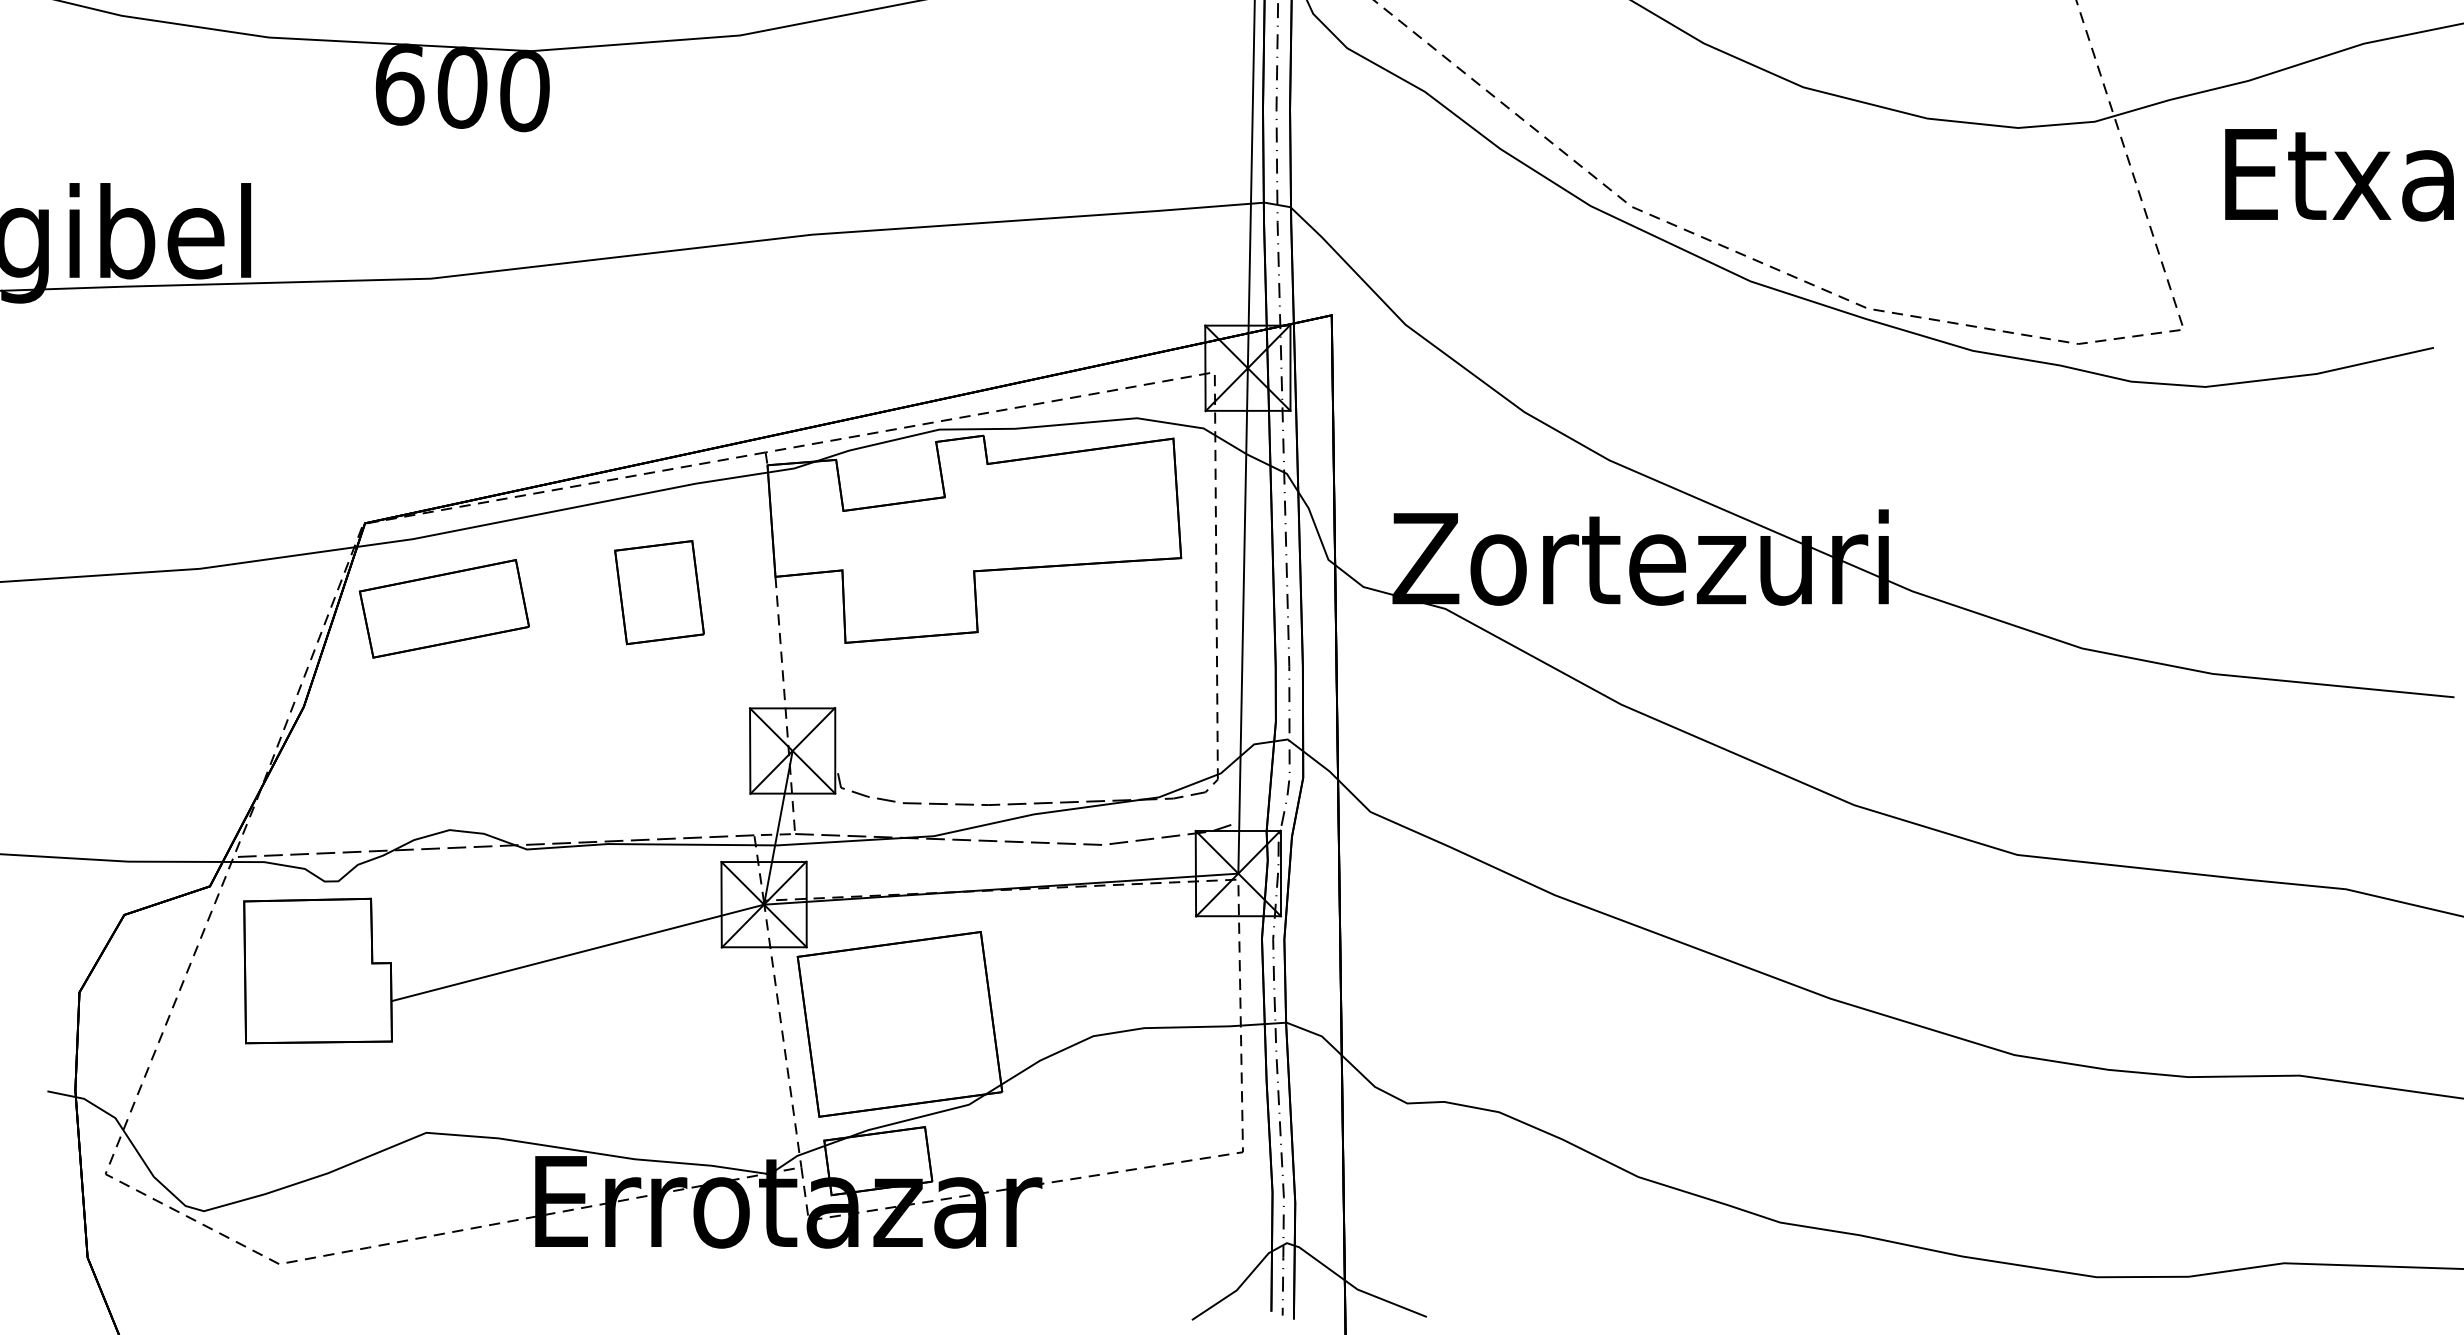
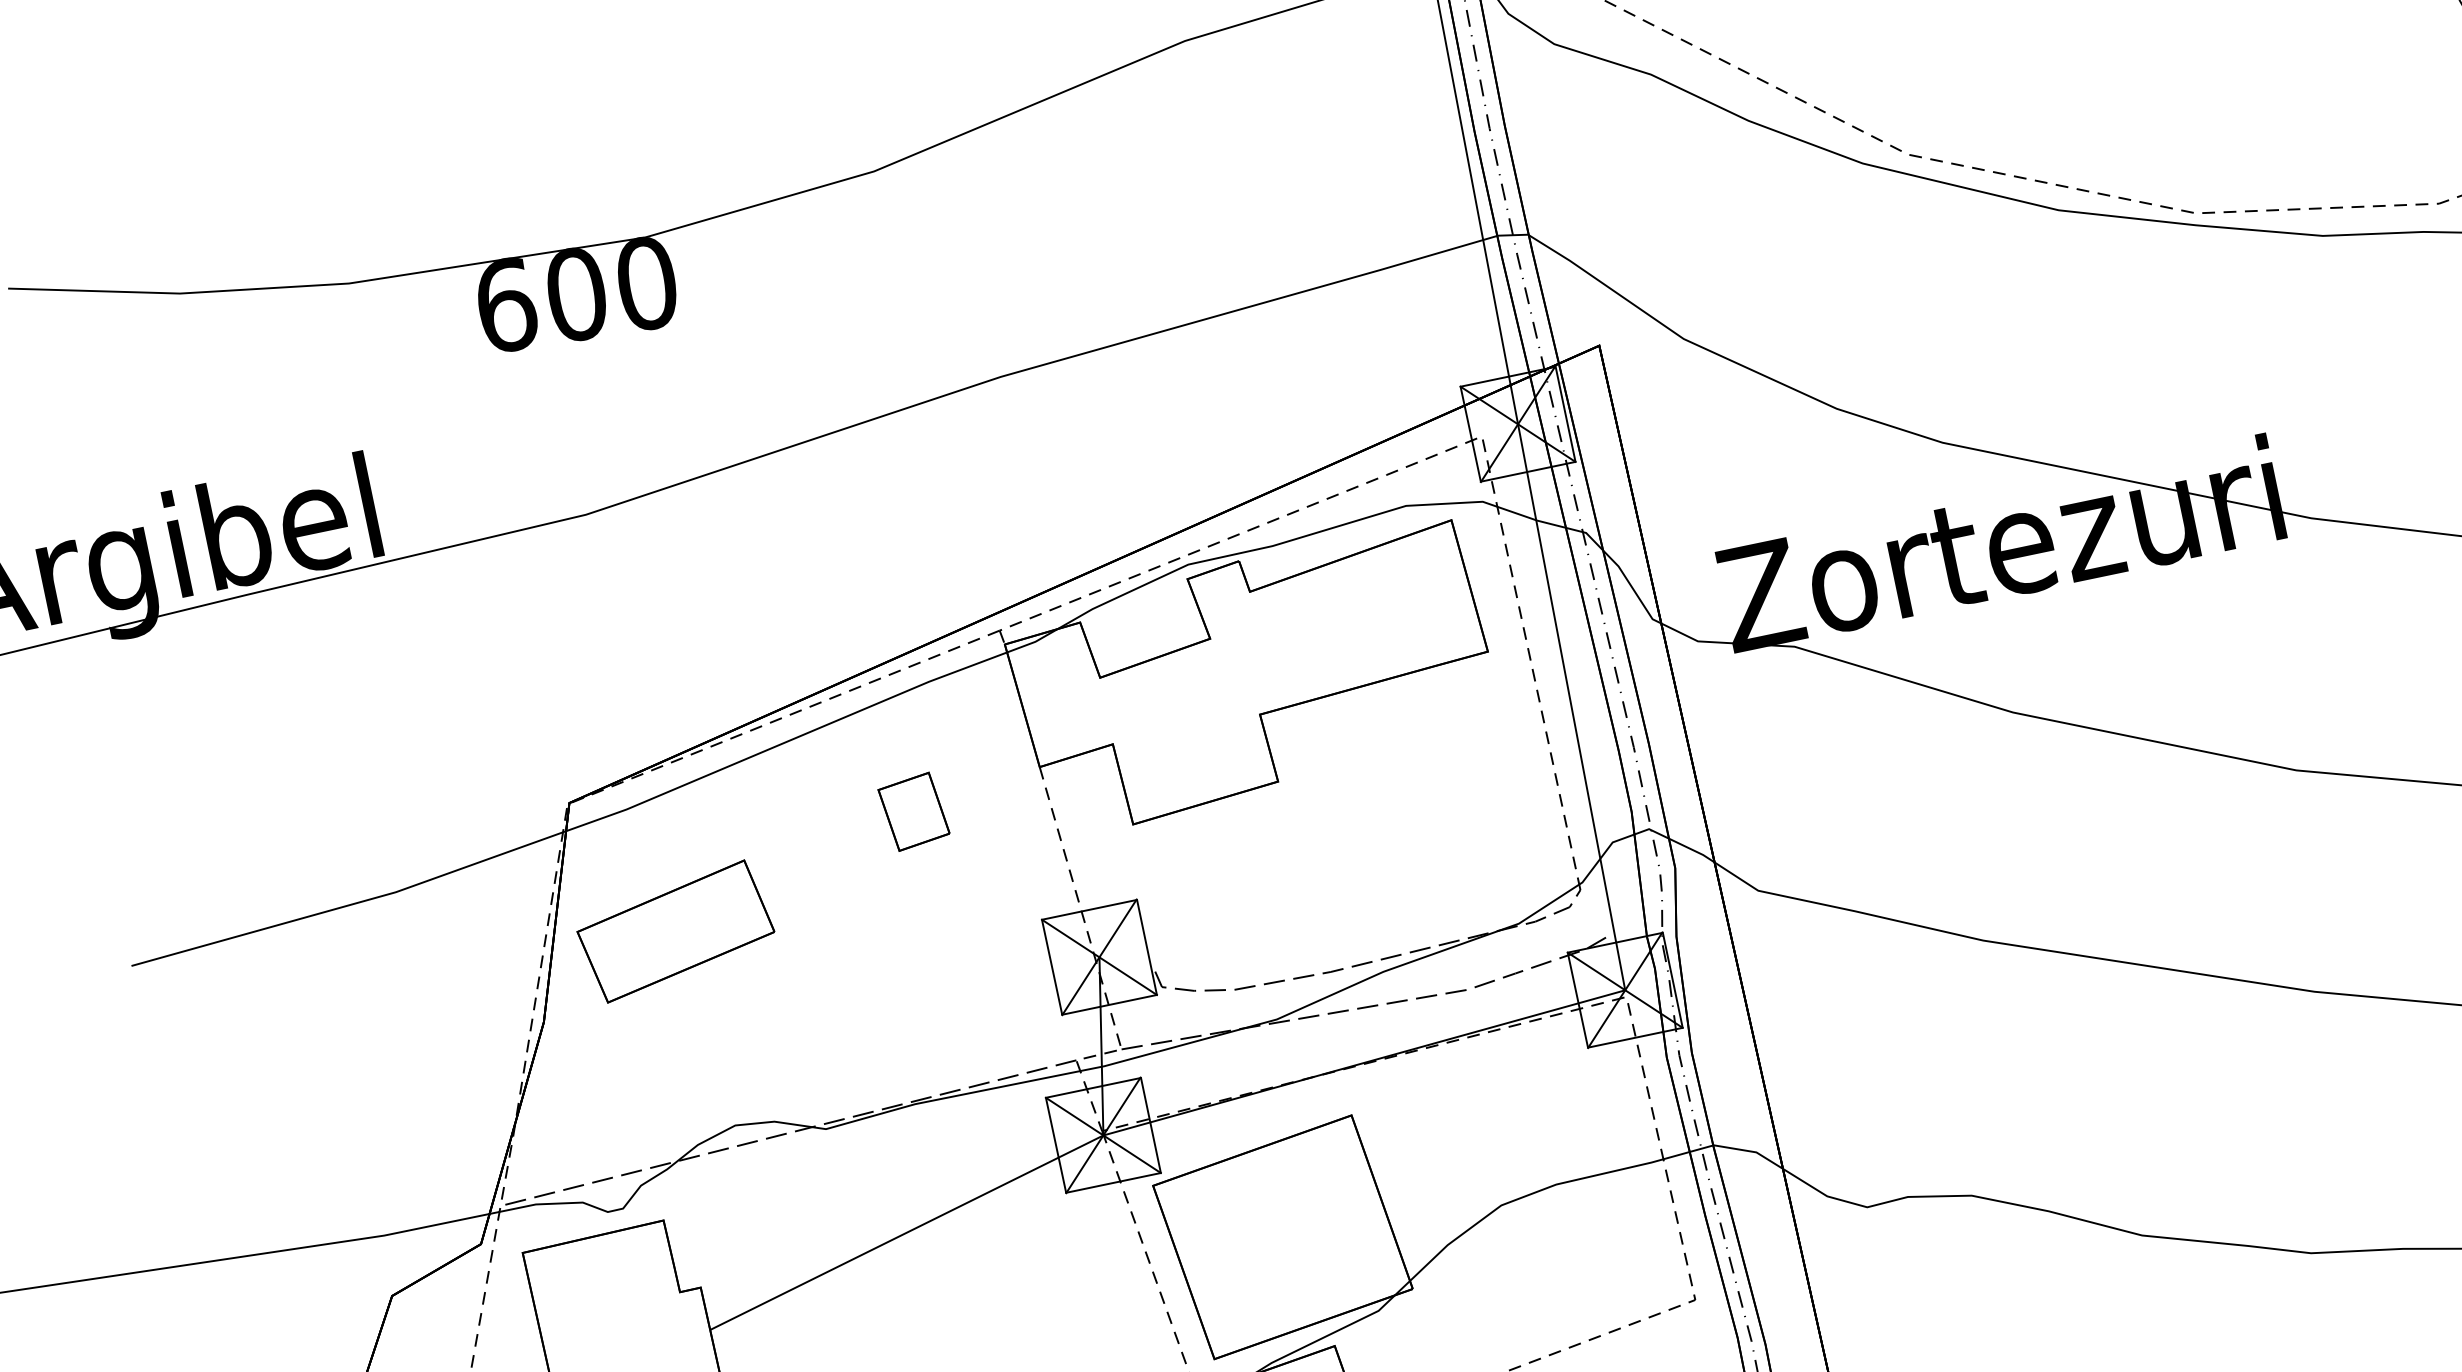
part: (659, 592) -> (913, 811), size x0.6
part: (443, 608) -> (674, 931), moved

